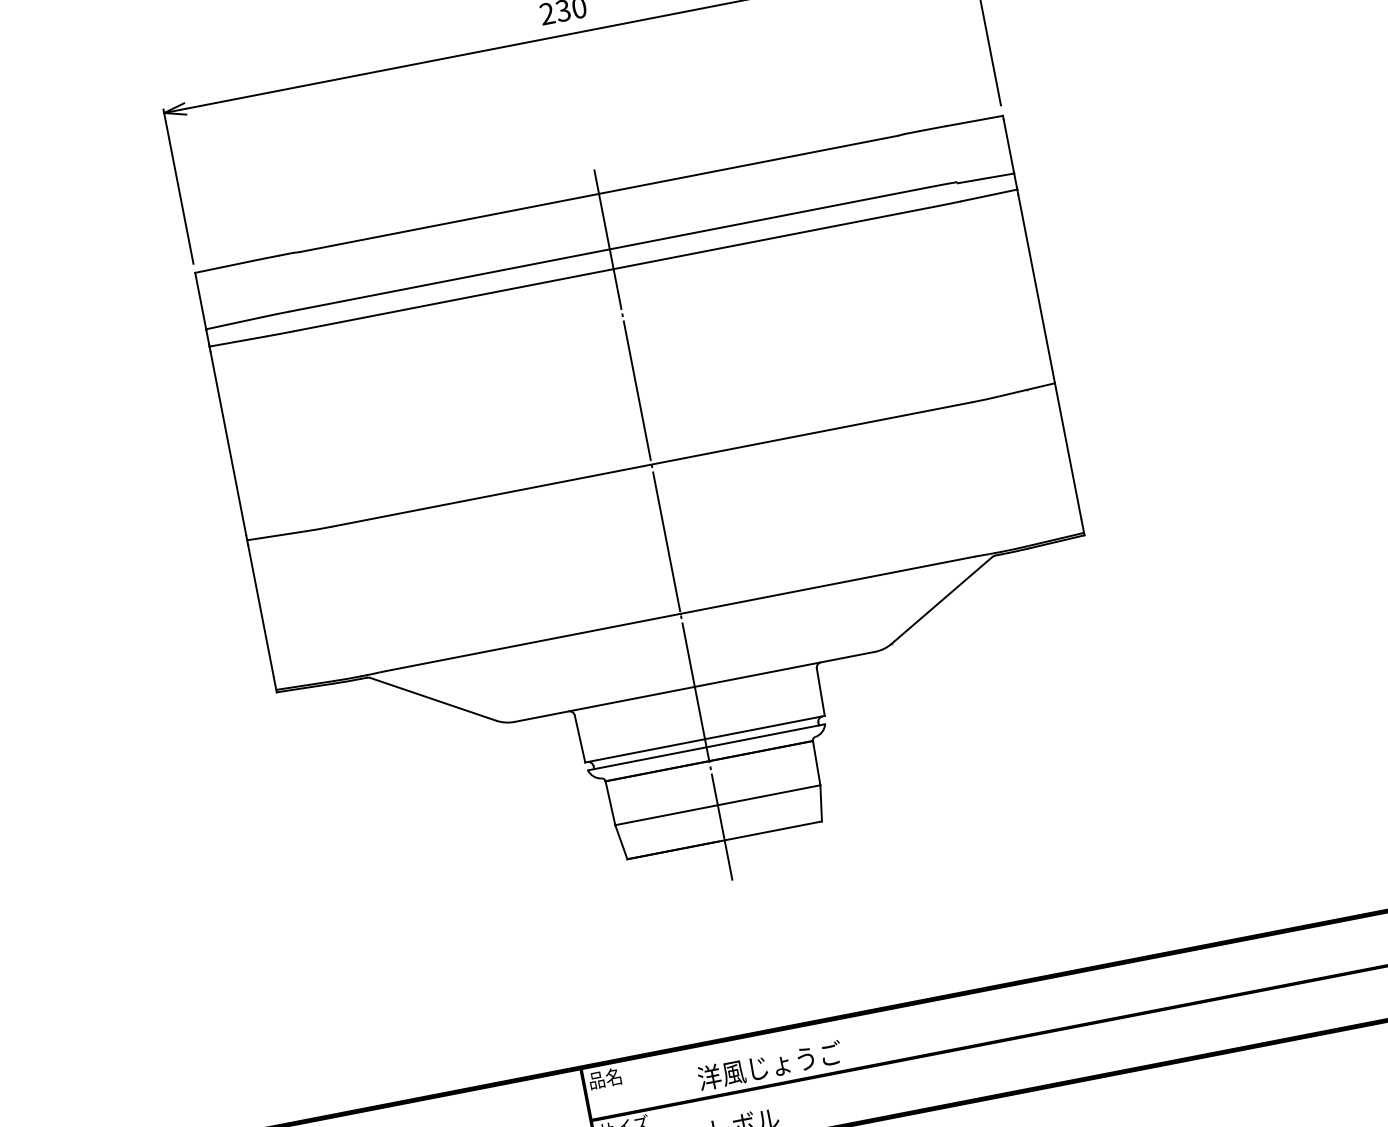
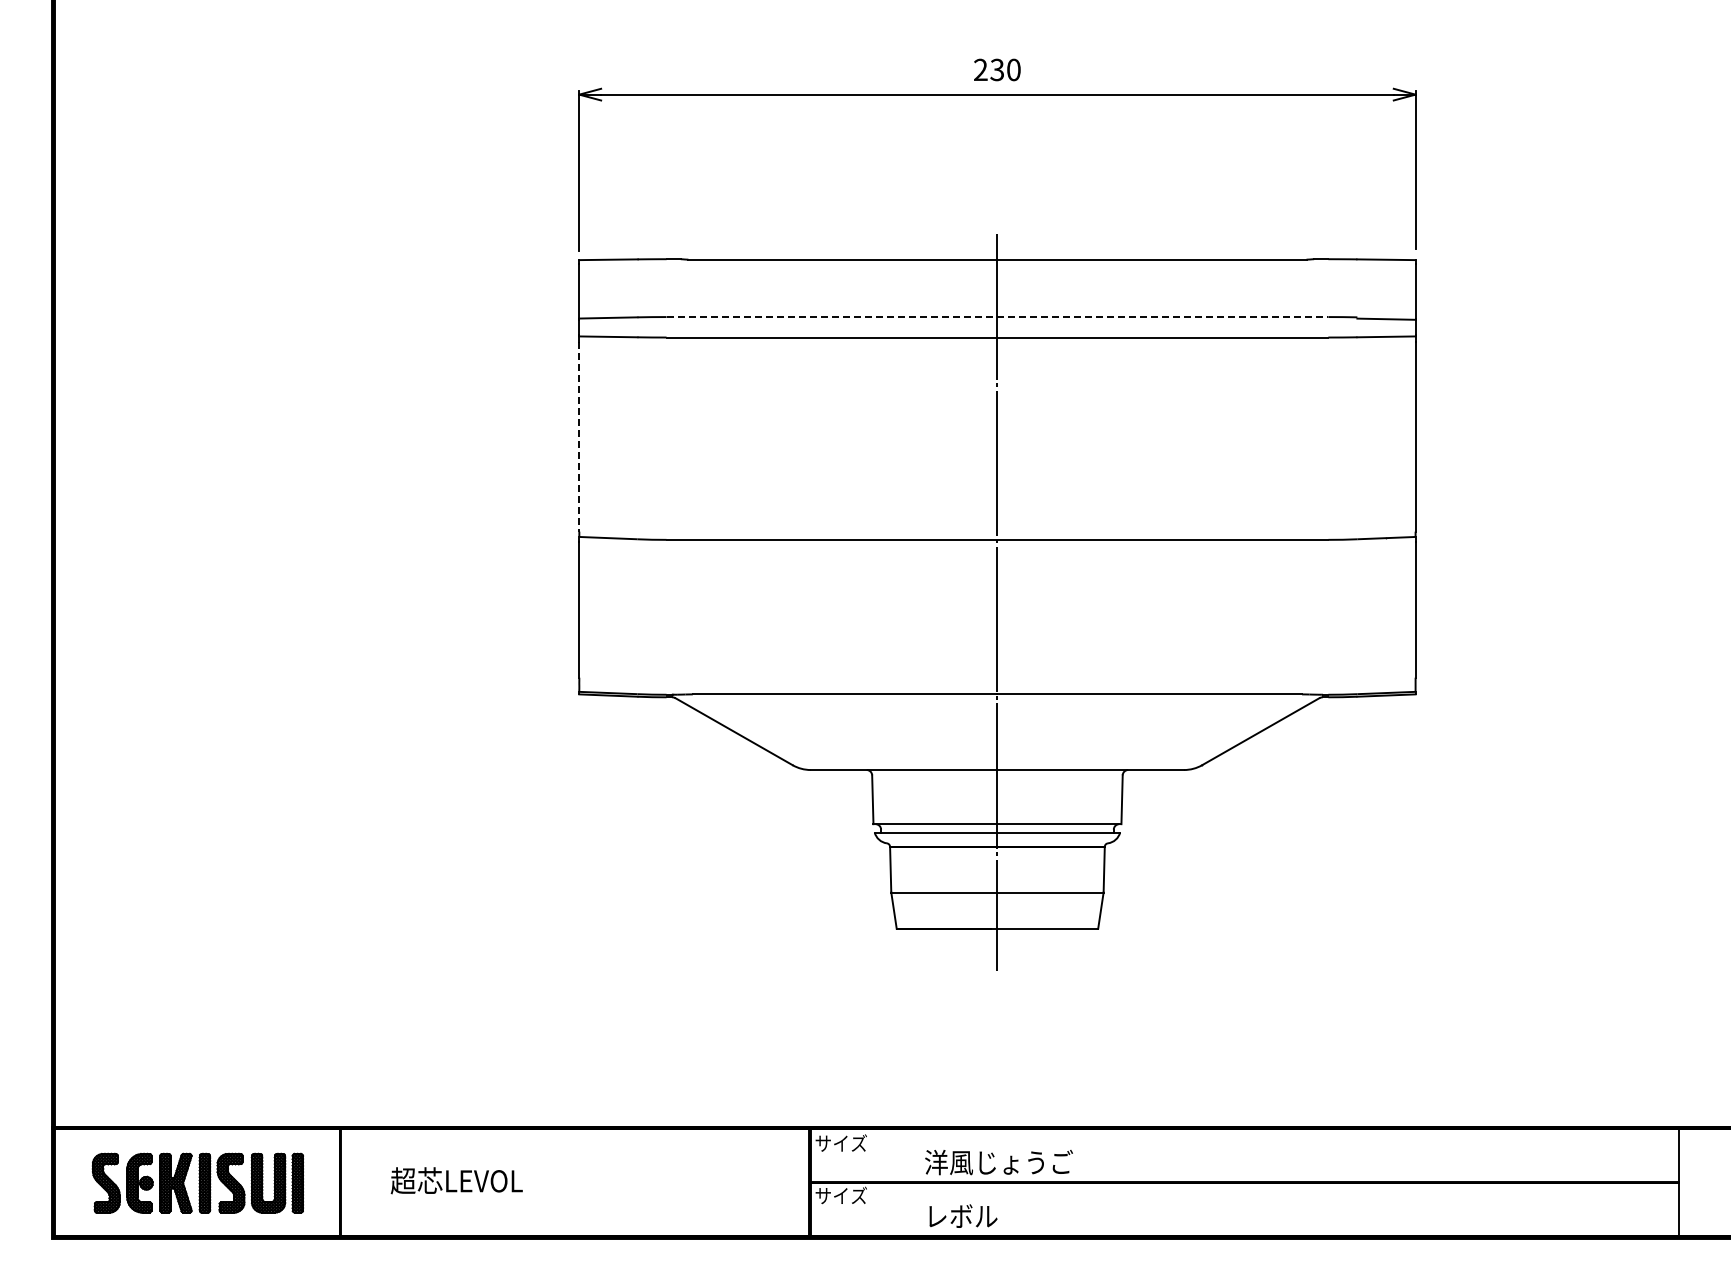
line: (609, 249) -> (997, 317), solid -> dashed
line: (228, 443) -> (579, 436), solid -> dashed
text: (613, 1077) -> (840, 1143), 品名 -> サイズ

